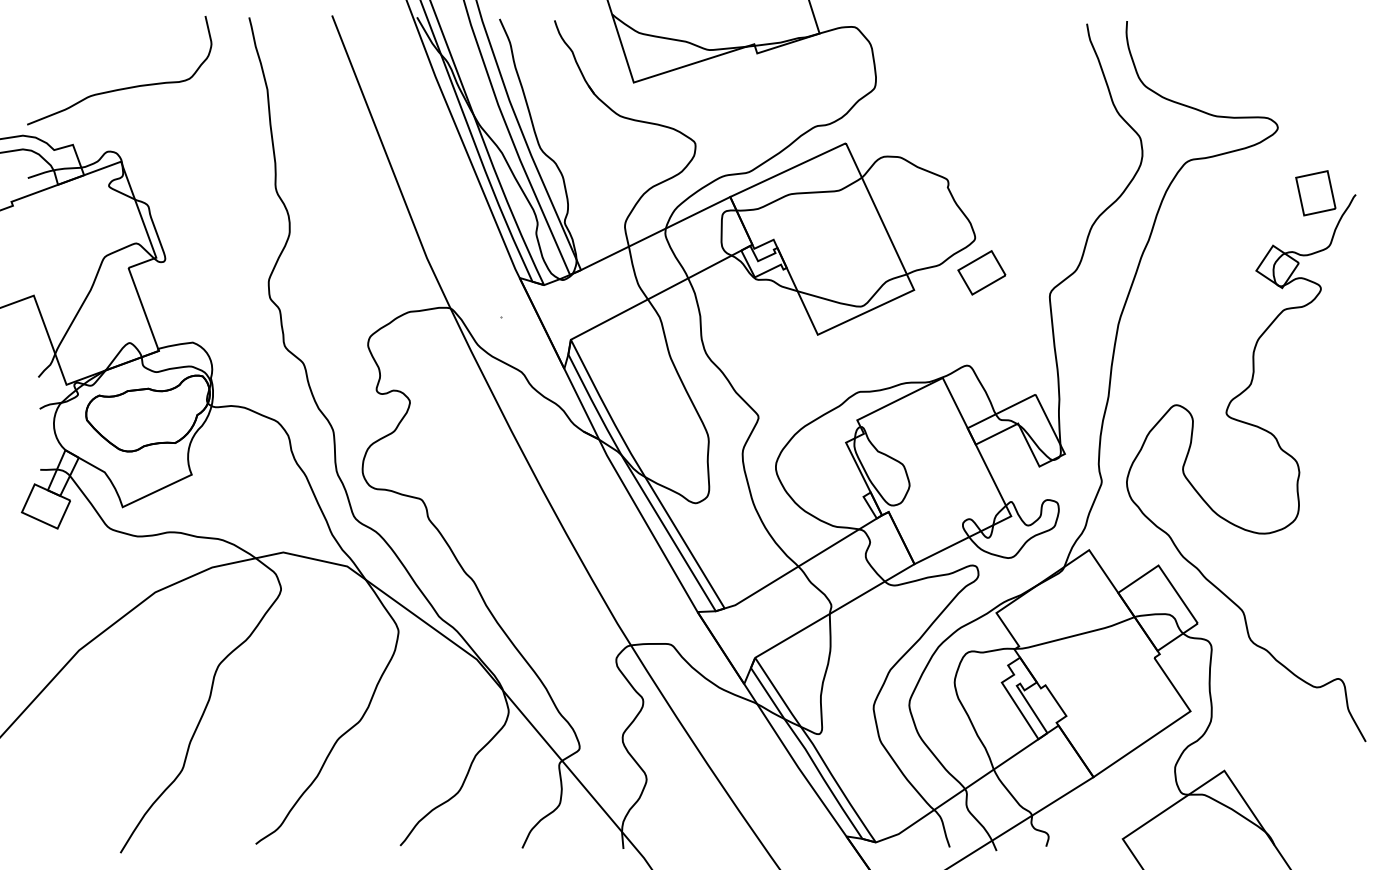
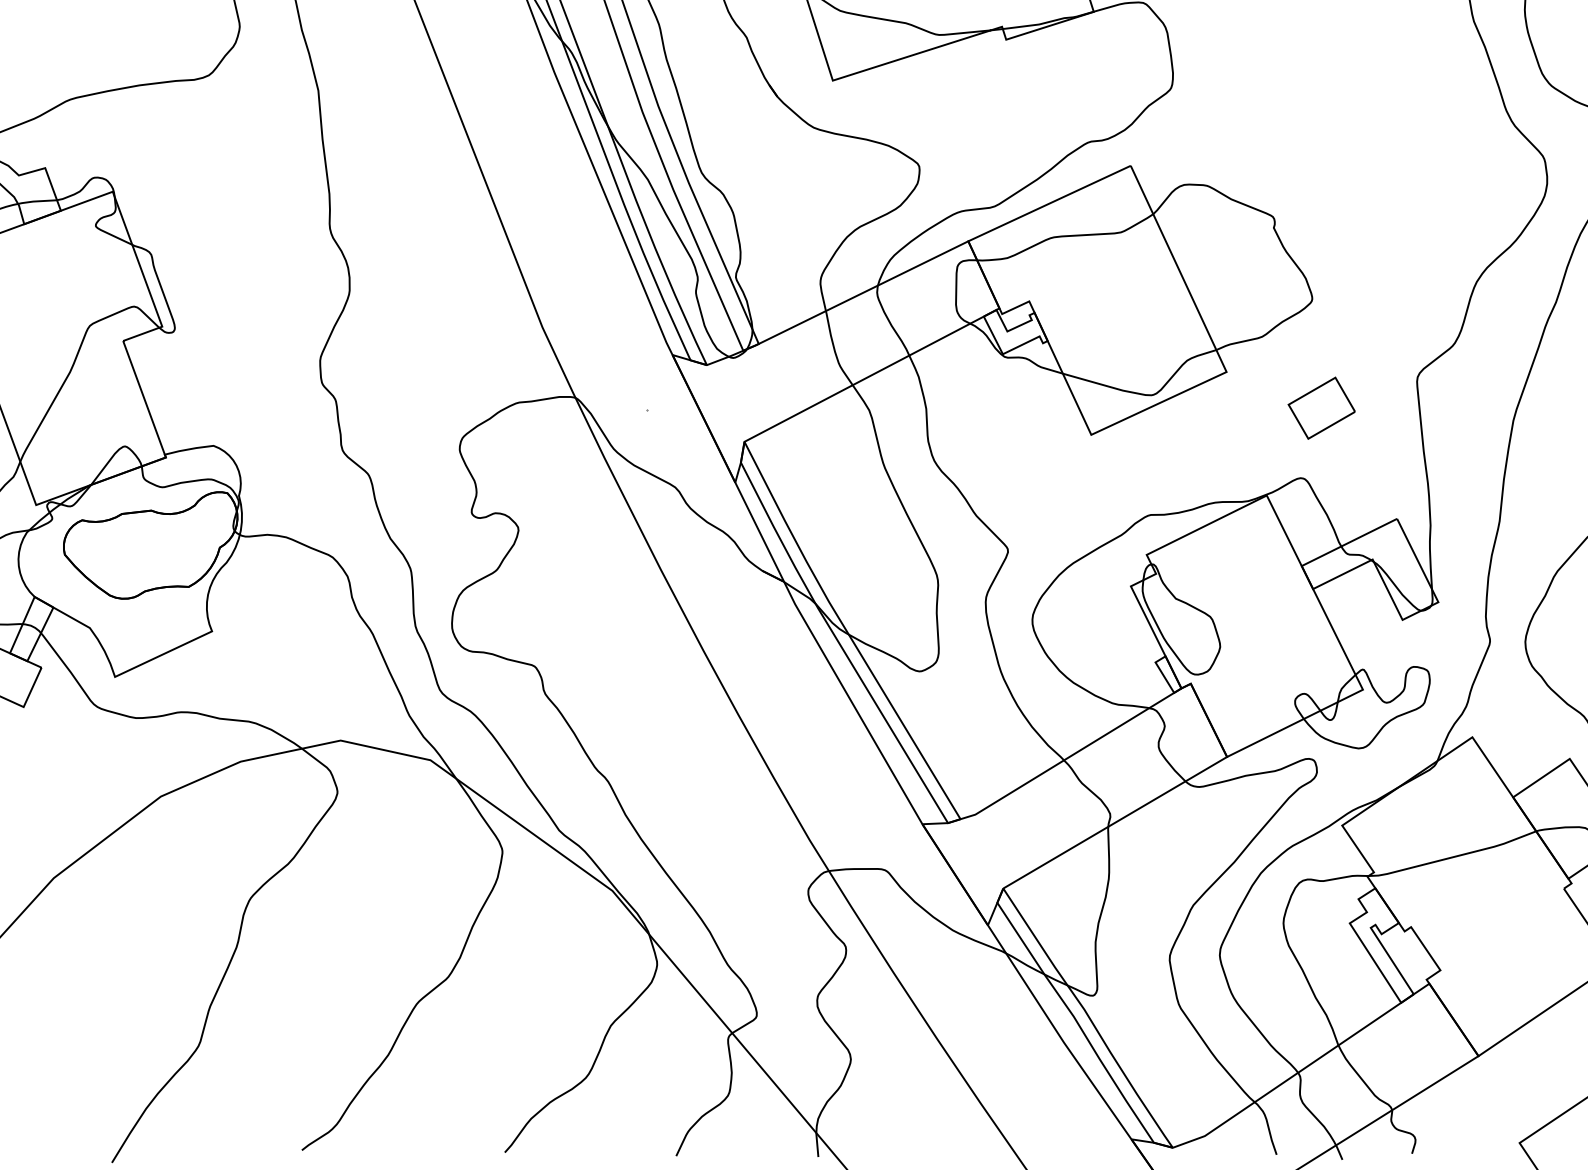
part: (981, 272) -> (1321, 407), moved

